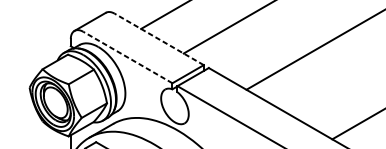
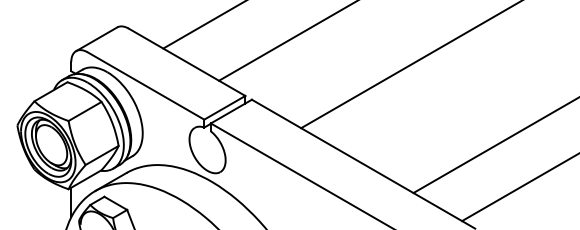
line: (158, 39) -> (186, 62), dashed -> solid
line: (127, 57) -> (145, 85), dashed -> solid

